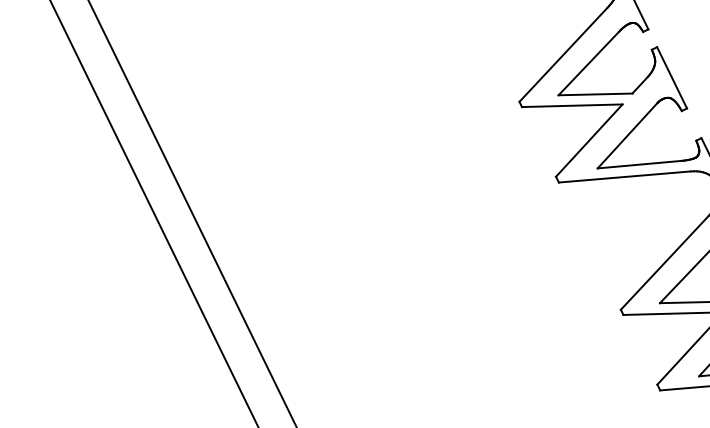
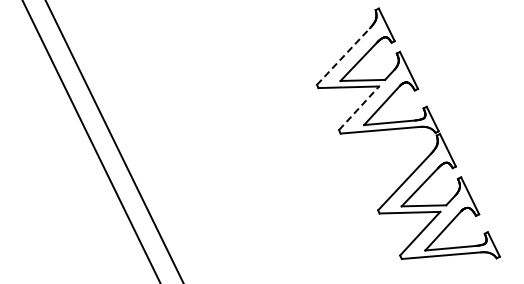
line: (563, 54) -> (343, 56), solid -> dashed
line: (589, 140) -> (359, 108), solid -> dashed

